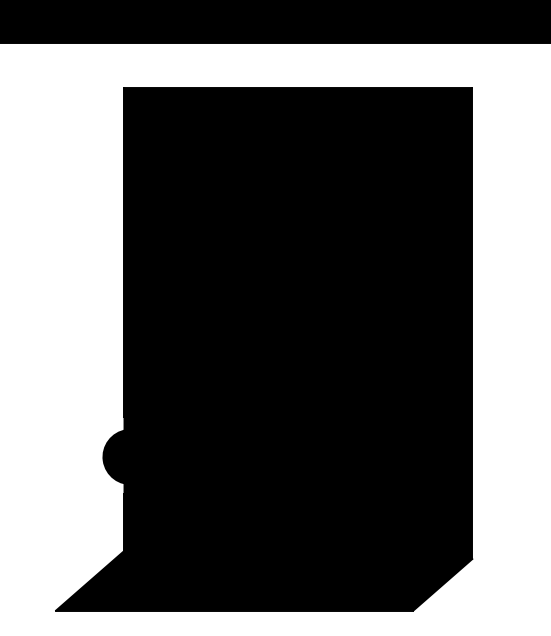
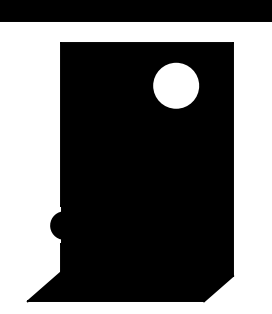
fill: (357, 173) -> (176, 85), removed

